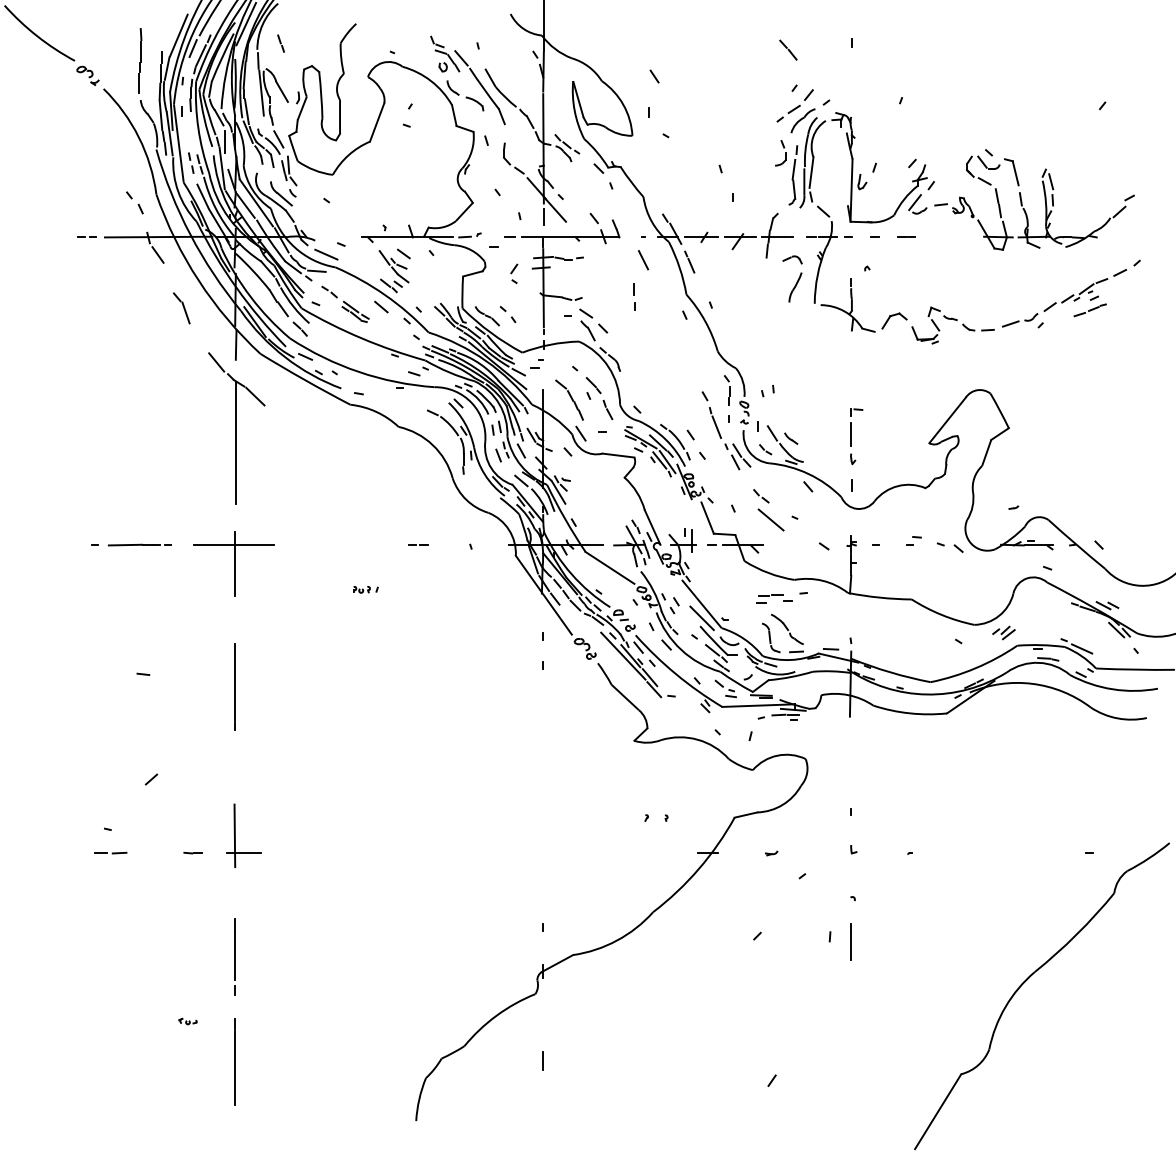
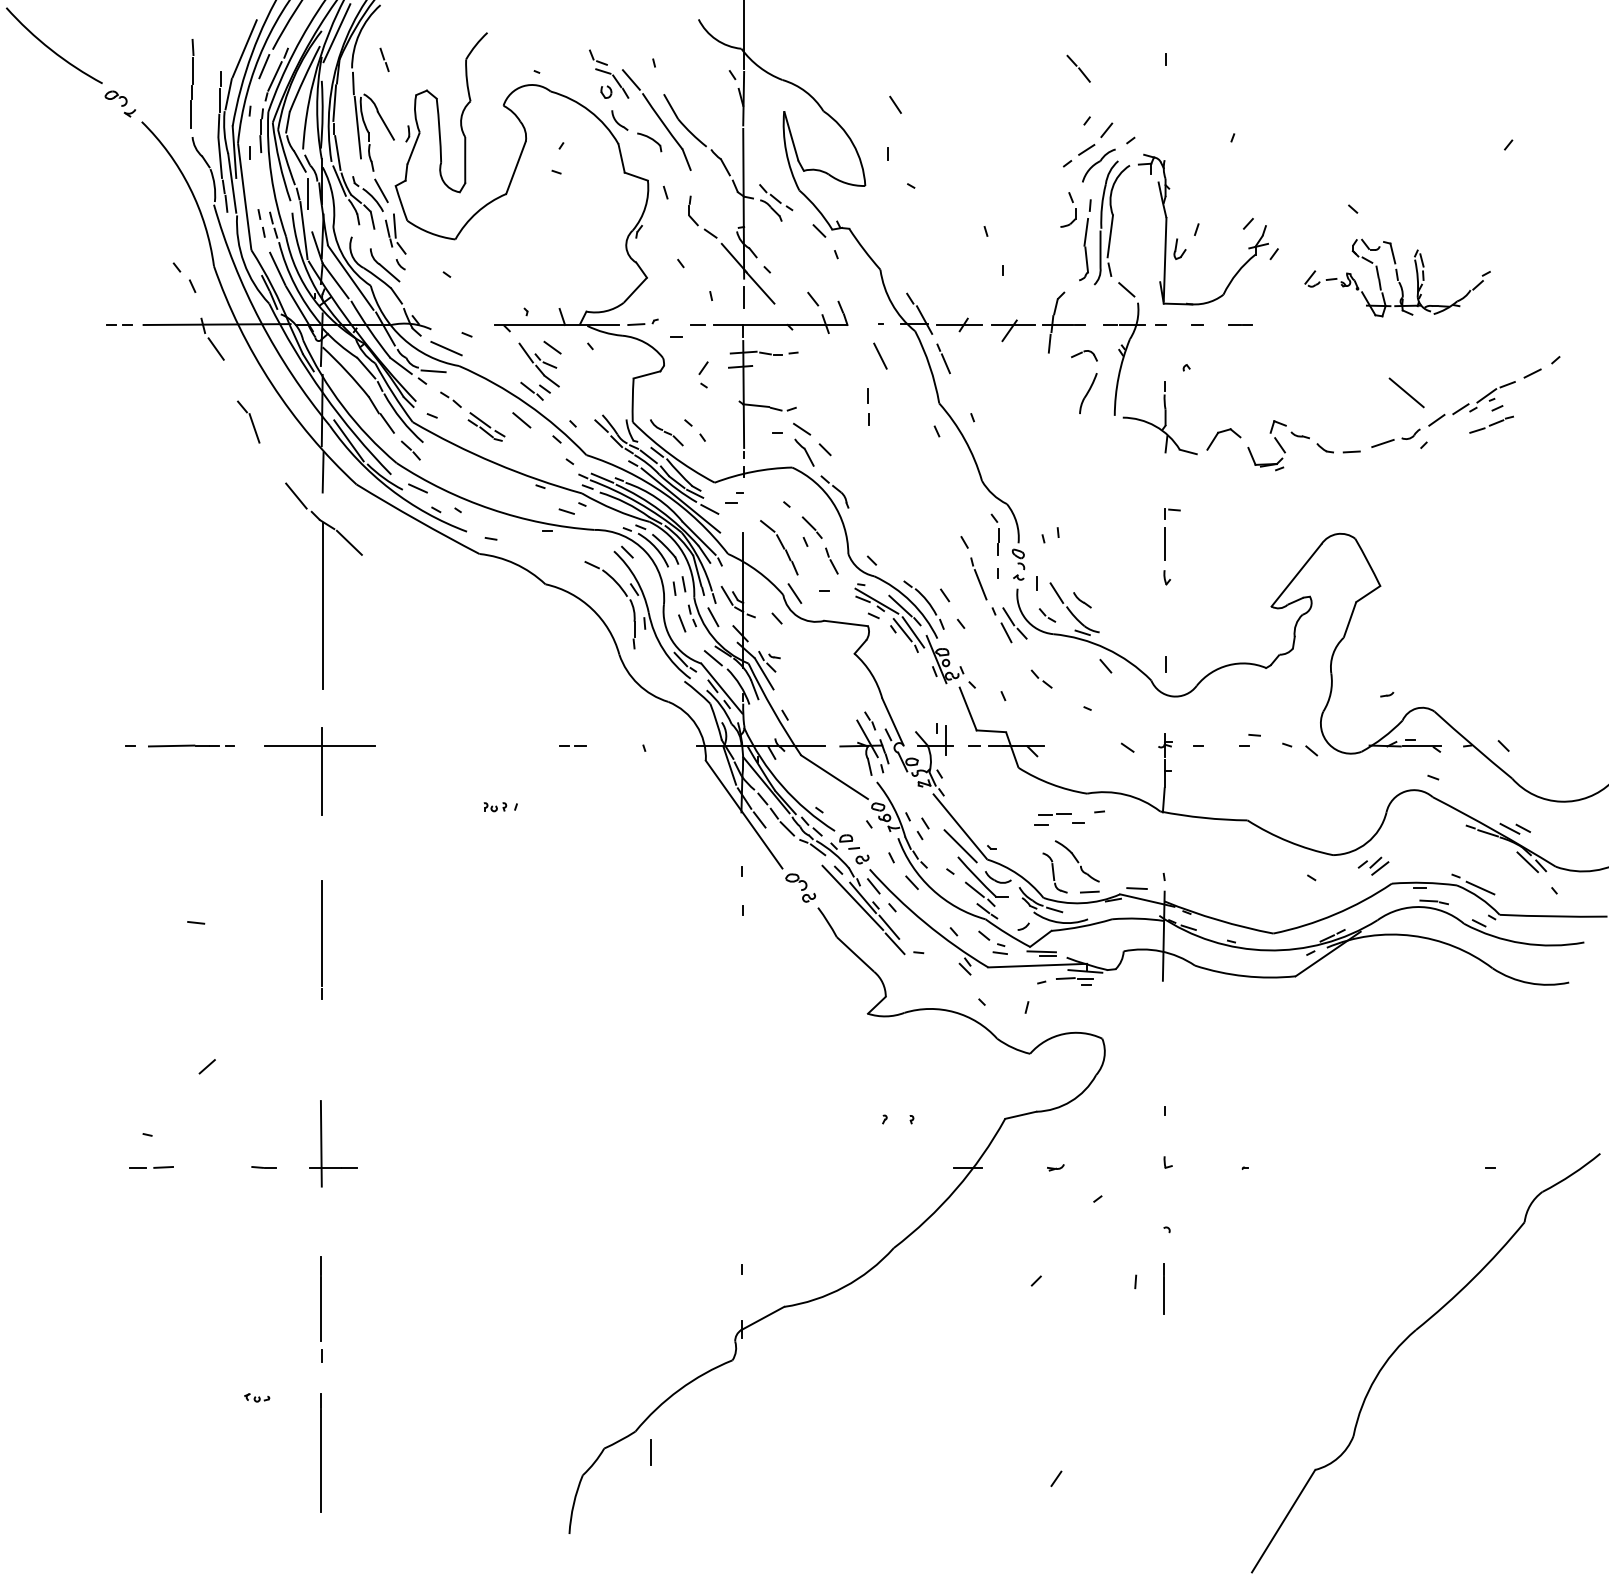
part: (1021, 202) -> (1397, 277), size x0.6
part: (856, 436) -> (1171, 546), moved
line: (770, 519) -> (1405, 392), moved
line: (542, 1060) -> (650, 1451), moved

